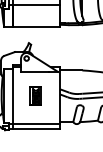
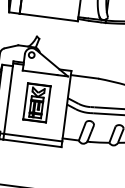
part: (35, 95) -> (36, 101), size x1.67

